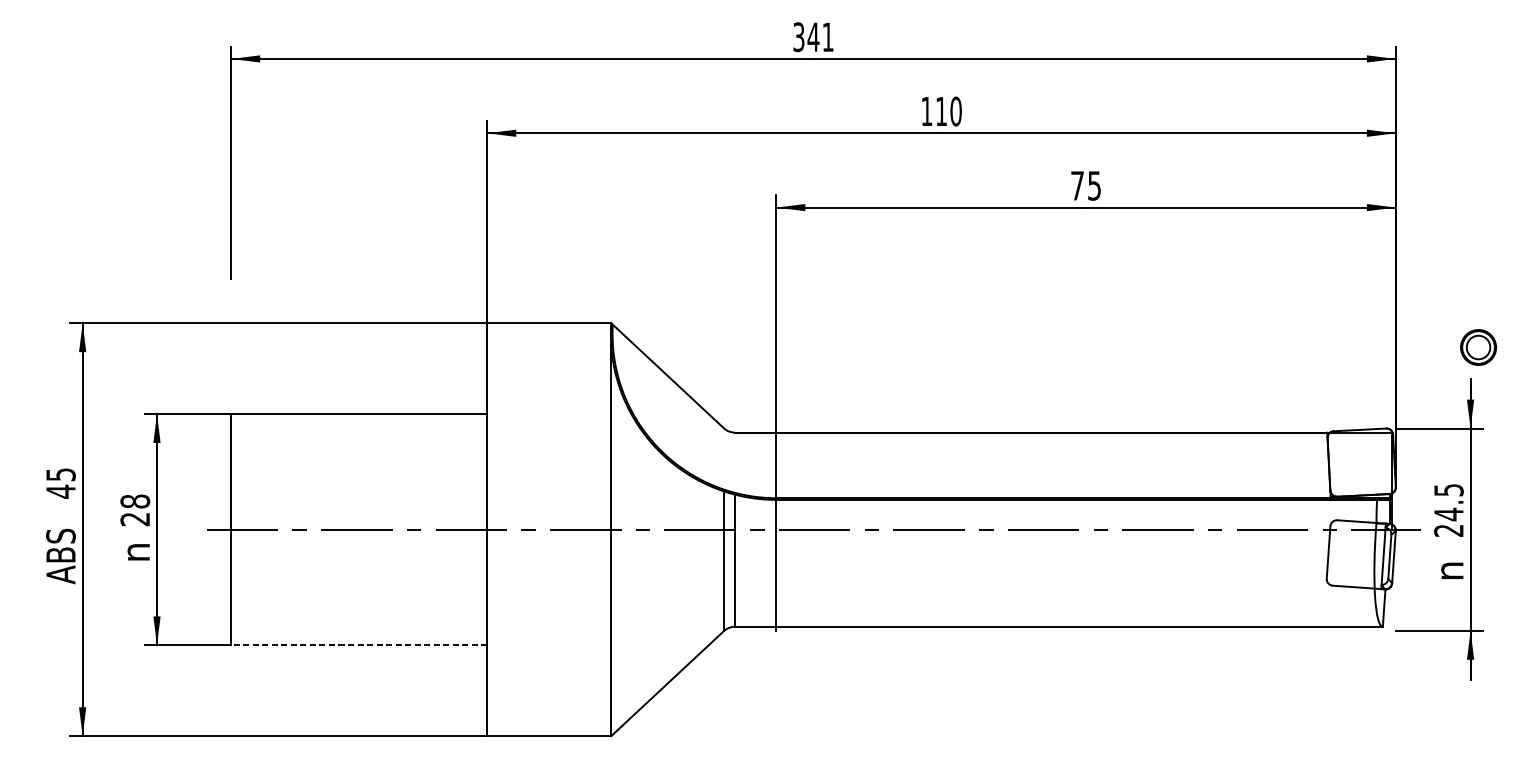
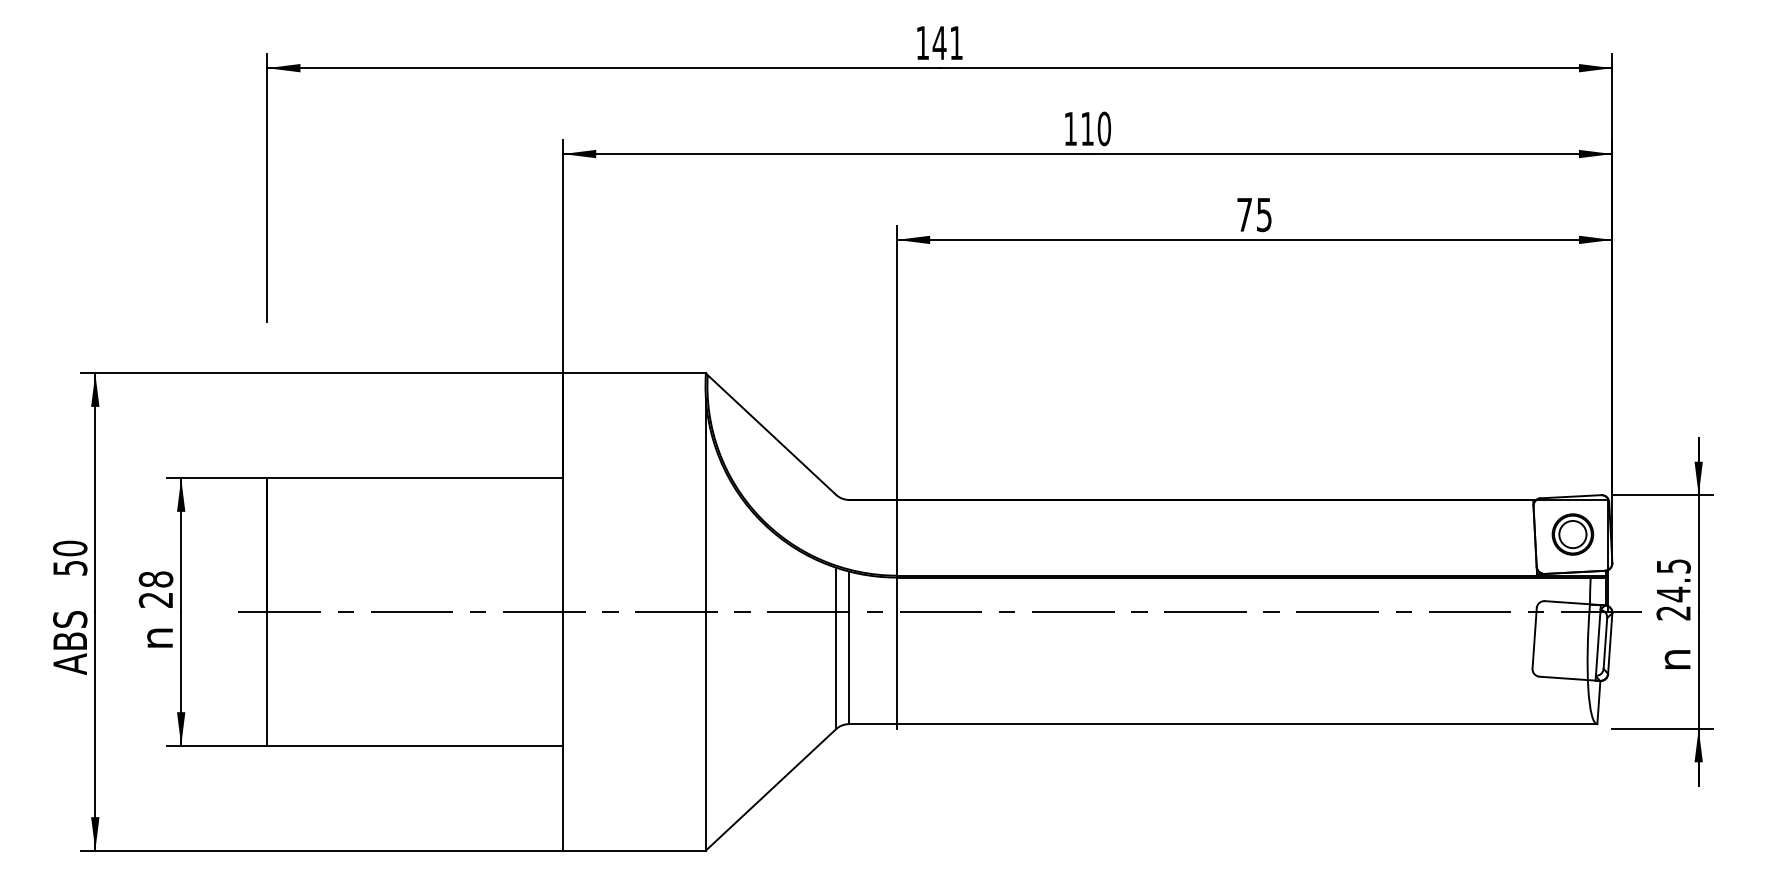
text: (798, 36) -> (922, 42), 341 -> 141
part: (1478, 347) -> (1572, 534), moved
text: (61, 483) -> (70, 558), 45 -> 50
line: (358, 645) -> (414, 745), dashed -> solid

